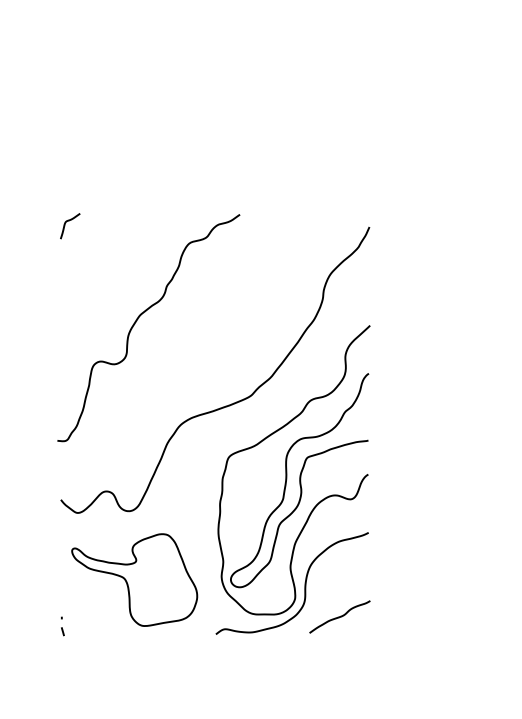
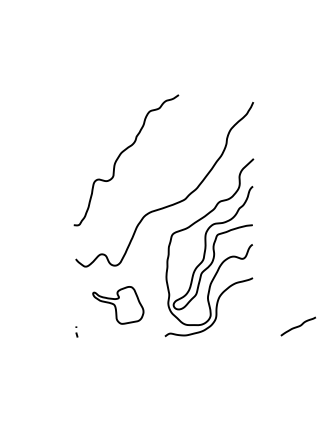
curve: (69, 222) -> (80, 99), removed
part: (135, 580) -> (118, 305), size x0.7
curve: (338, 616) -> (297, 326), moved

